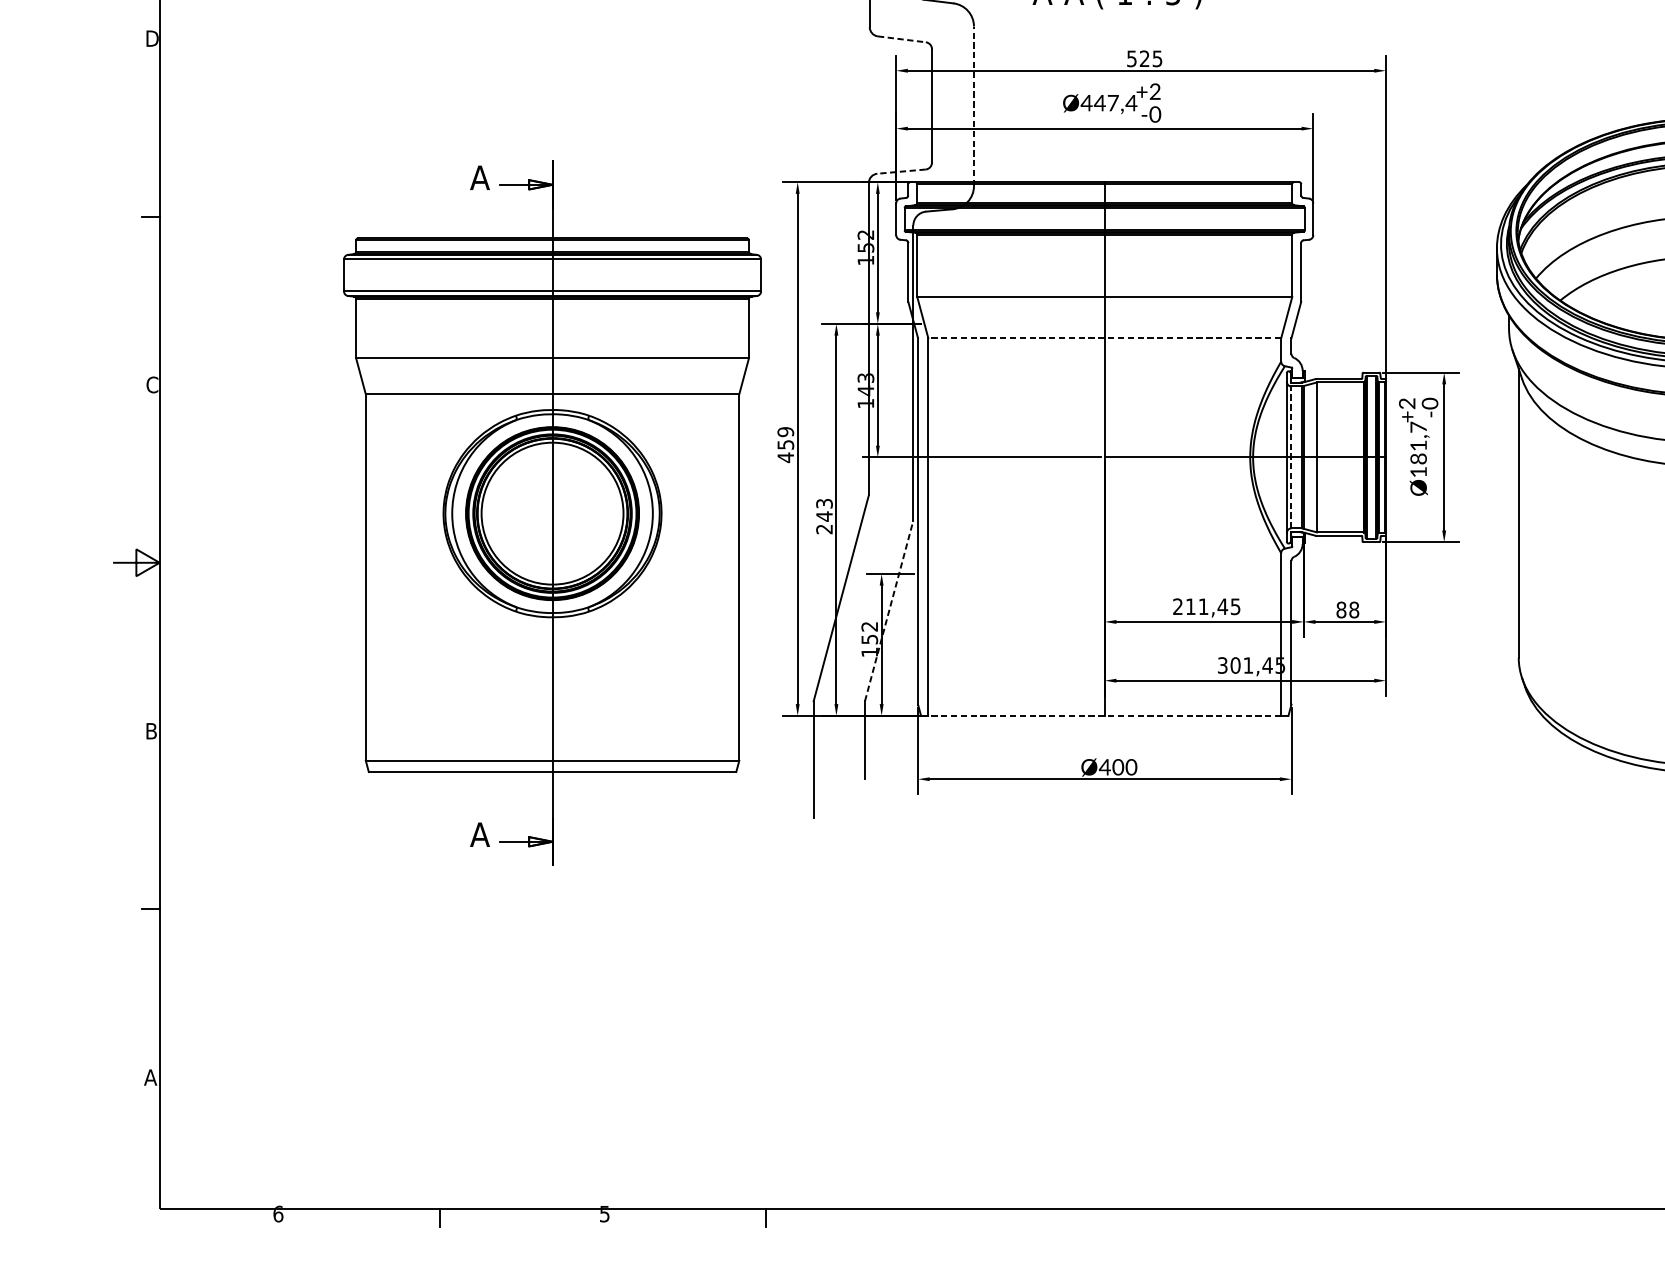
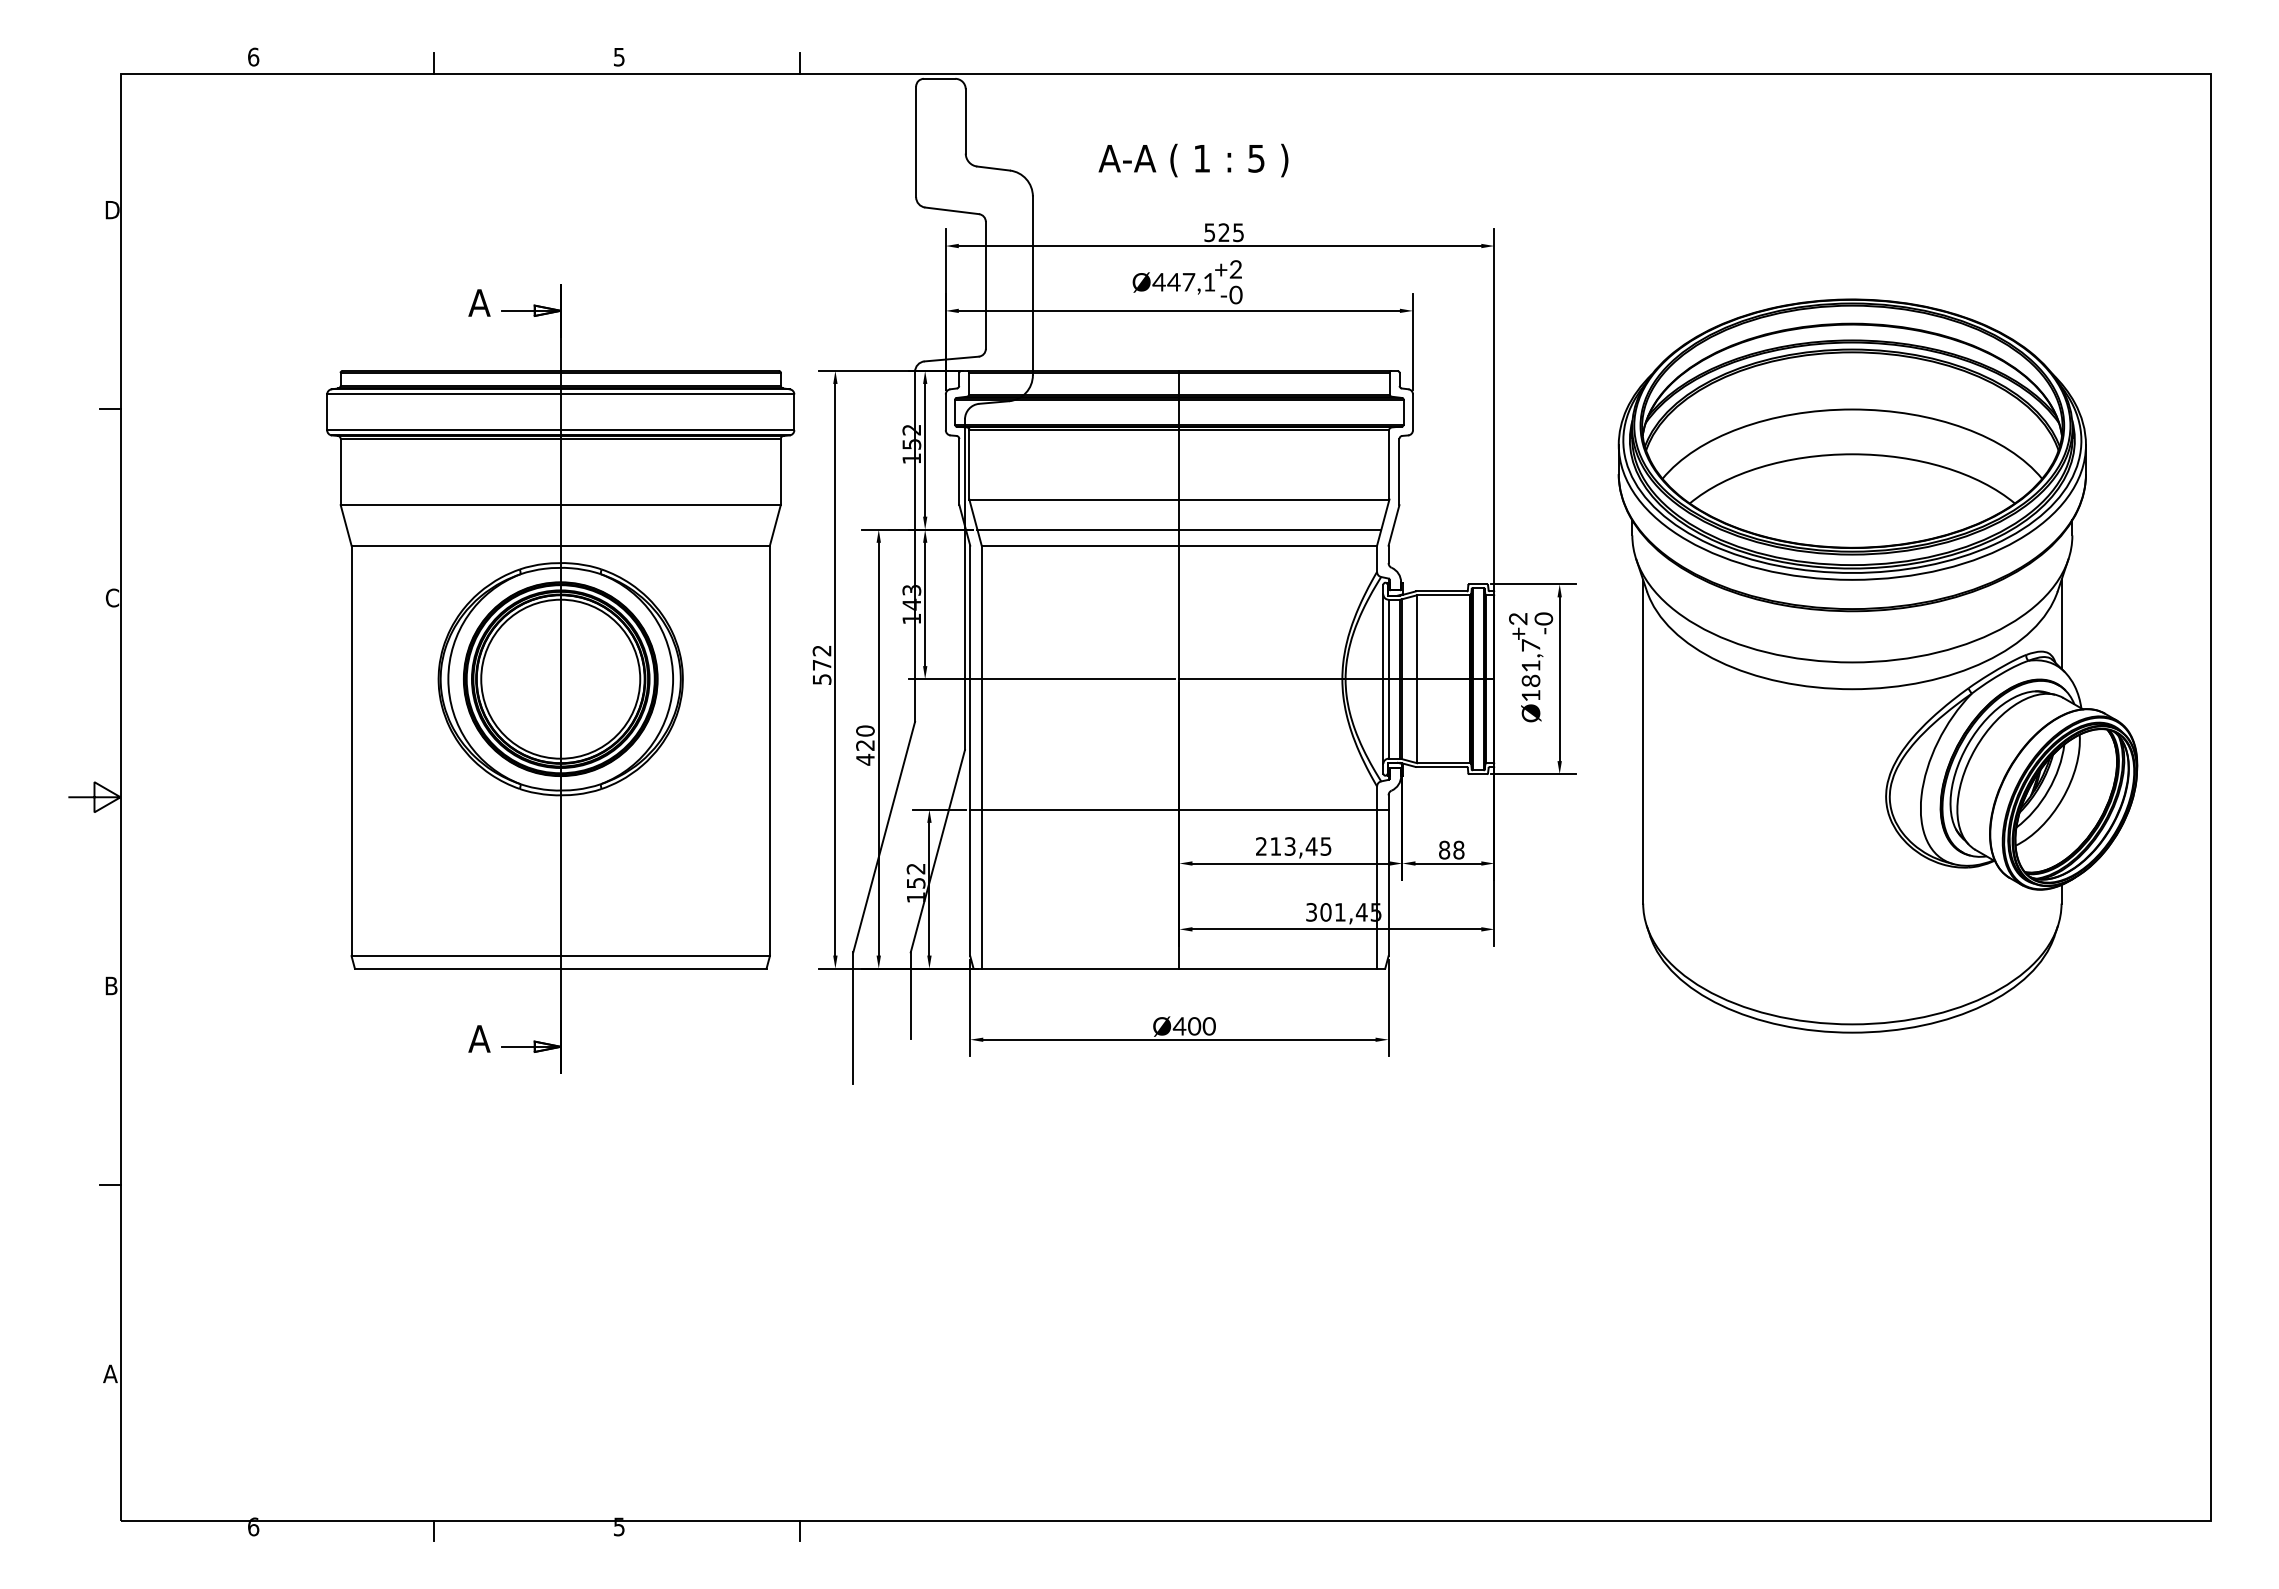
line: (902, 39) -> (952, 210), dashed -> solid
text: (1131, 103) -> (1209, 282), Ø447,4 -> Ø447,1
line: (973, 105) -> (1032, 285), dashed -> solid
line: (901, 172) -> (951, 359), dashed -> solid
line: (1104, 323) -> (1179, 529), added
line: (1104, 338) -> (1179, 545), dashed -> solid
text: (785, 445) -> (821, 665), 459 -> 572
line: (1291, 456) -> (1388, 678), dashed -> solid
part: (552, 513) -> (560, 678), moved
text: (824, 516) -> (865, 745), 243 -> 420
line: (1104, 573) -> (1179, 809), added
text: (1203, 606) -> (1289, 846), 211,45 -> 213,45
line: (888, 611) -> (937, 851), dashed -> solid
line: (1104, 715) -> (1179, 968), dashed -> solid

